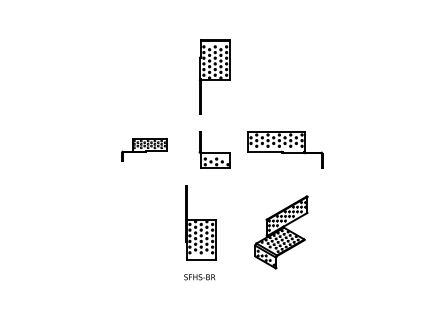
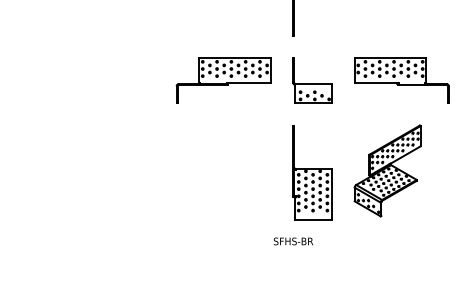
part: (144, 149) -> (223, 80), size x1.67
part: (200, 222) -> (312, 172), moved
part: (281, 232) -> (387, 171), moved

